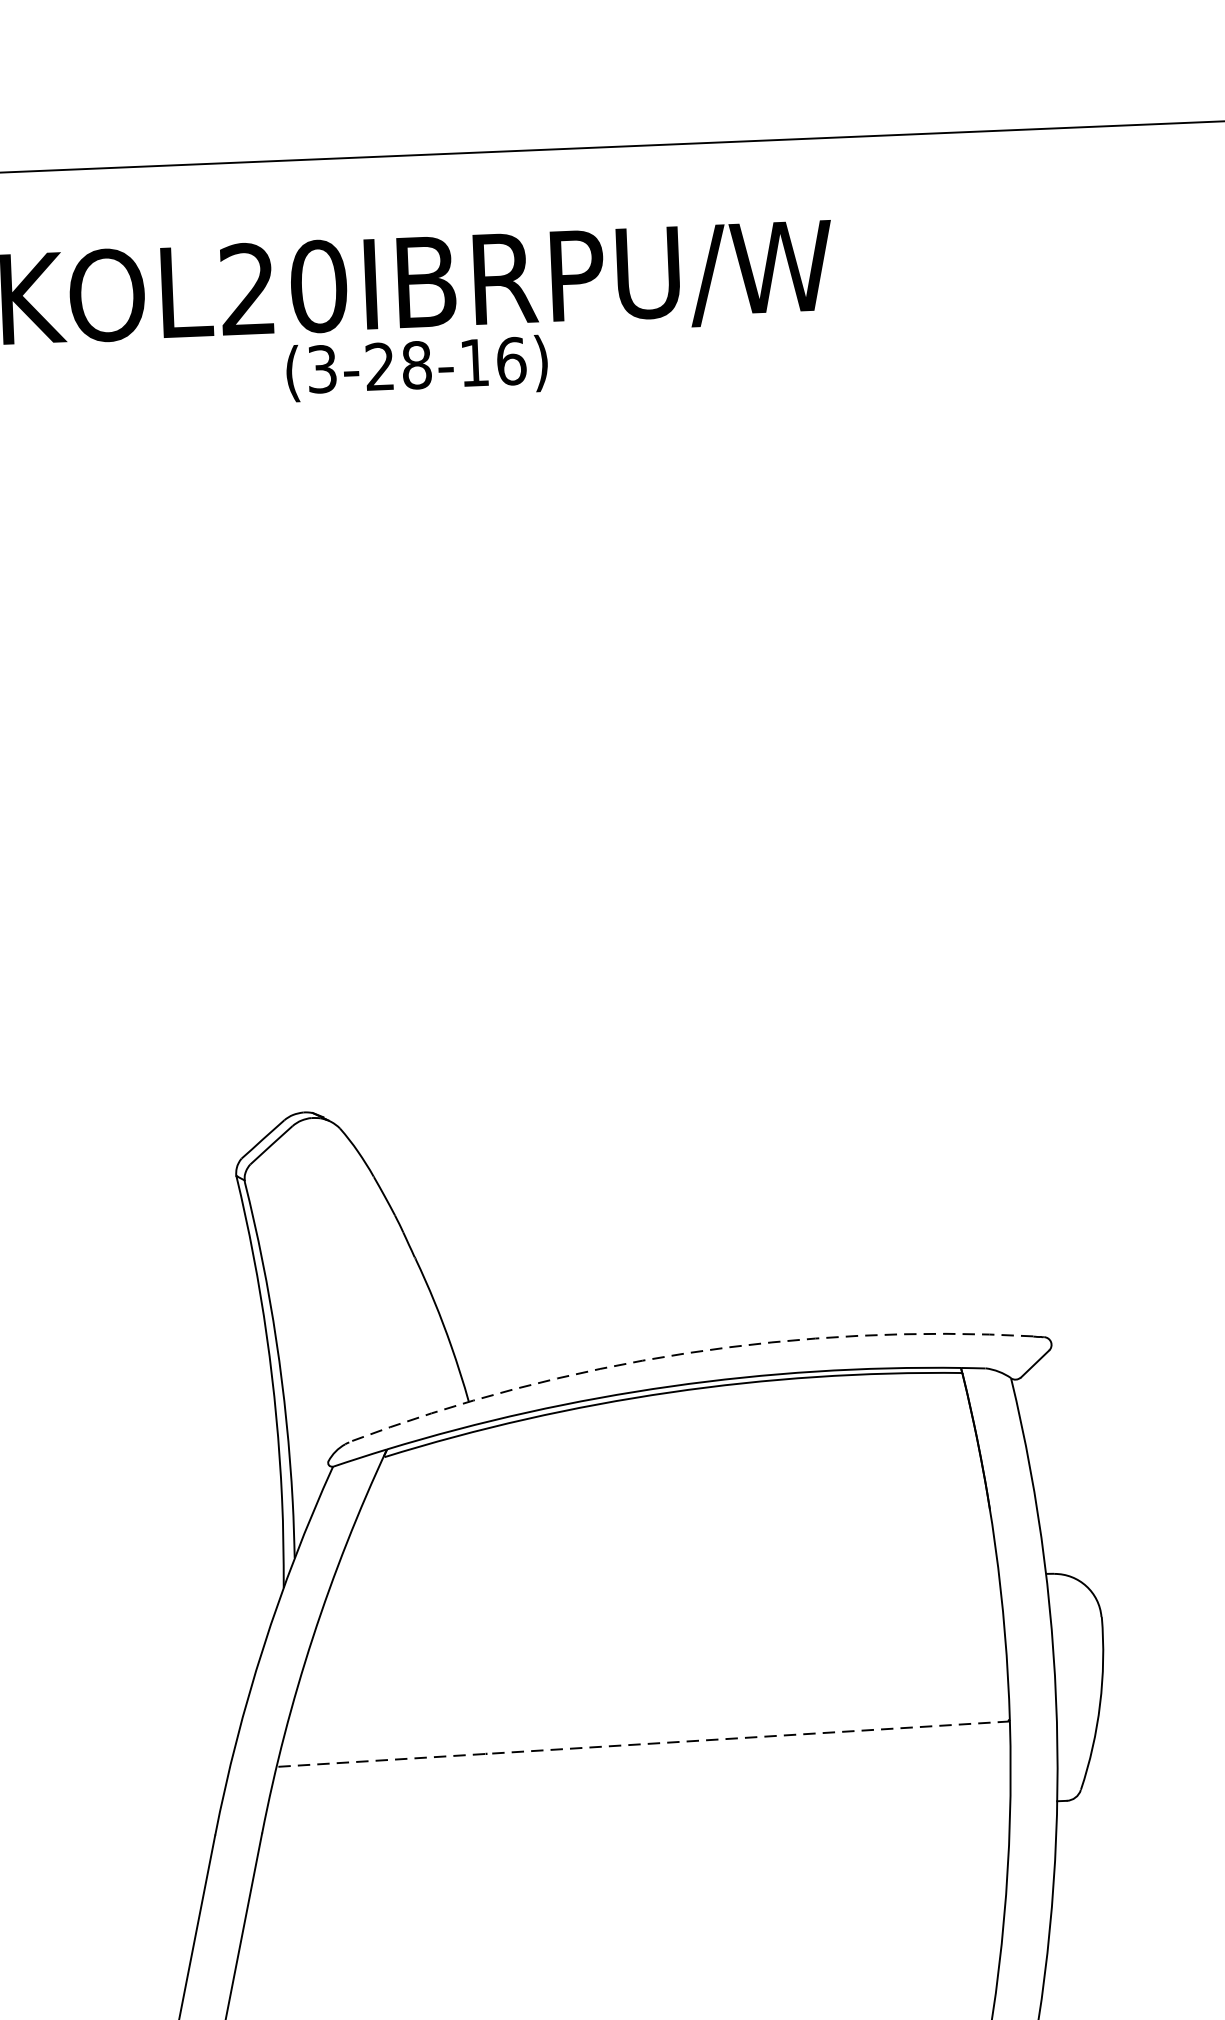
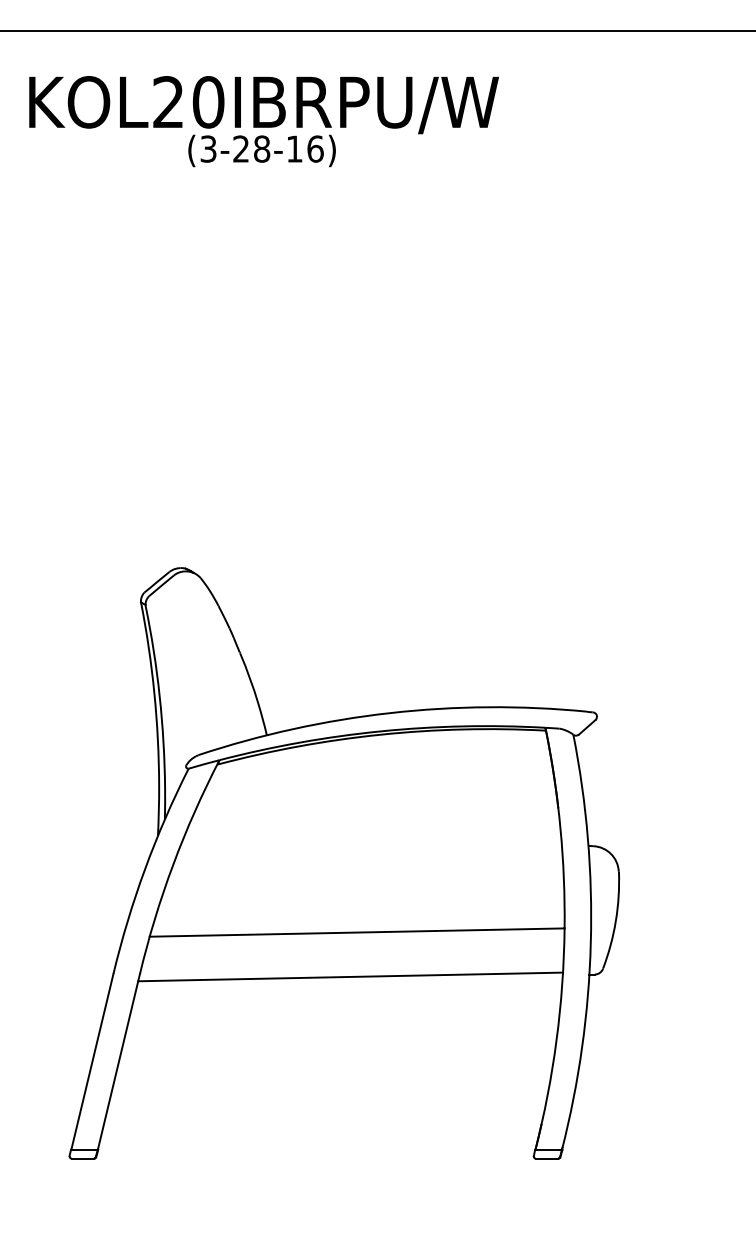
arc: (685, 1354) -> (390, 713), dashed -> solid
line: (643, 1744) -> (357, 932), dashed -> solid
line: (634, 1822) -> (350, 976), added

